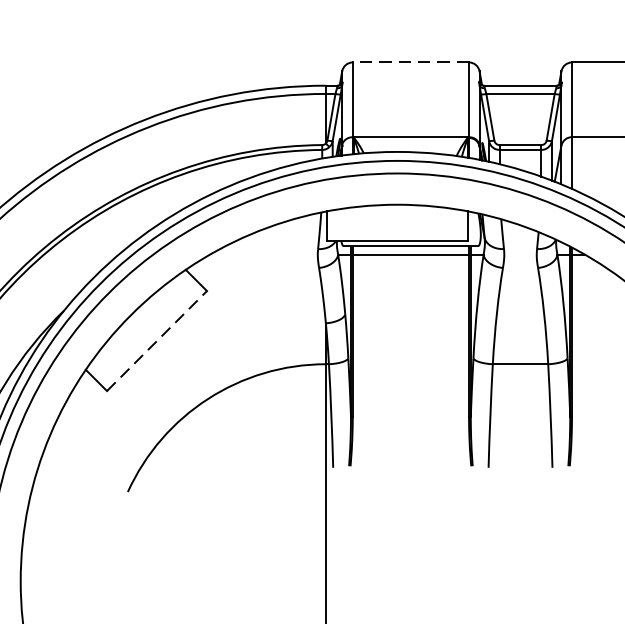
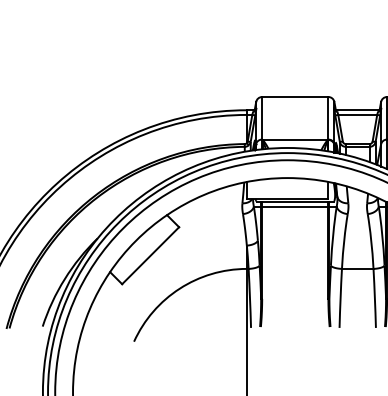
line: (409, 63) -> (294, 97), dashed -> solid
line: (158, 340) -> (151, 255), dashed -> solid

